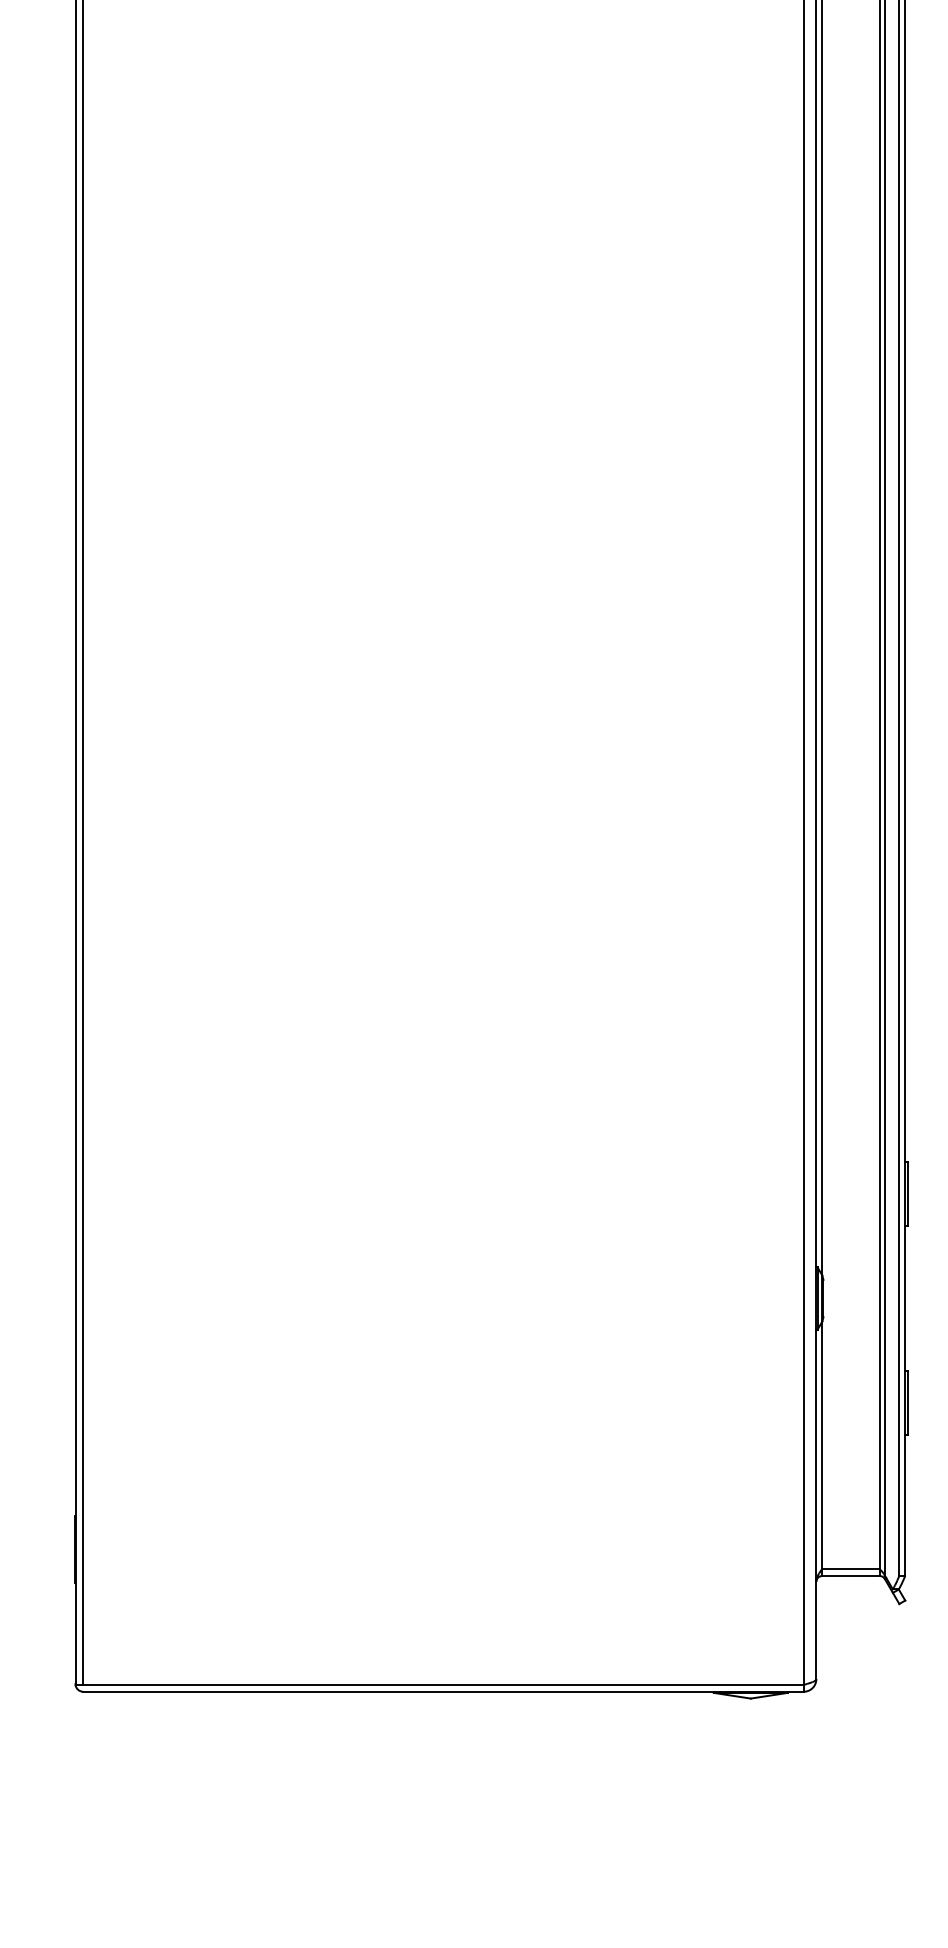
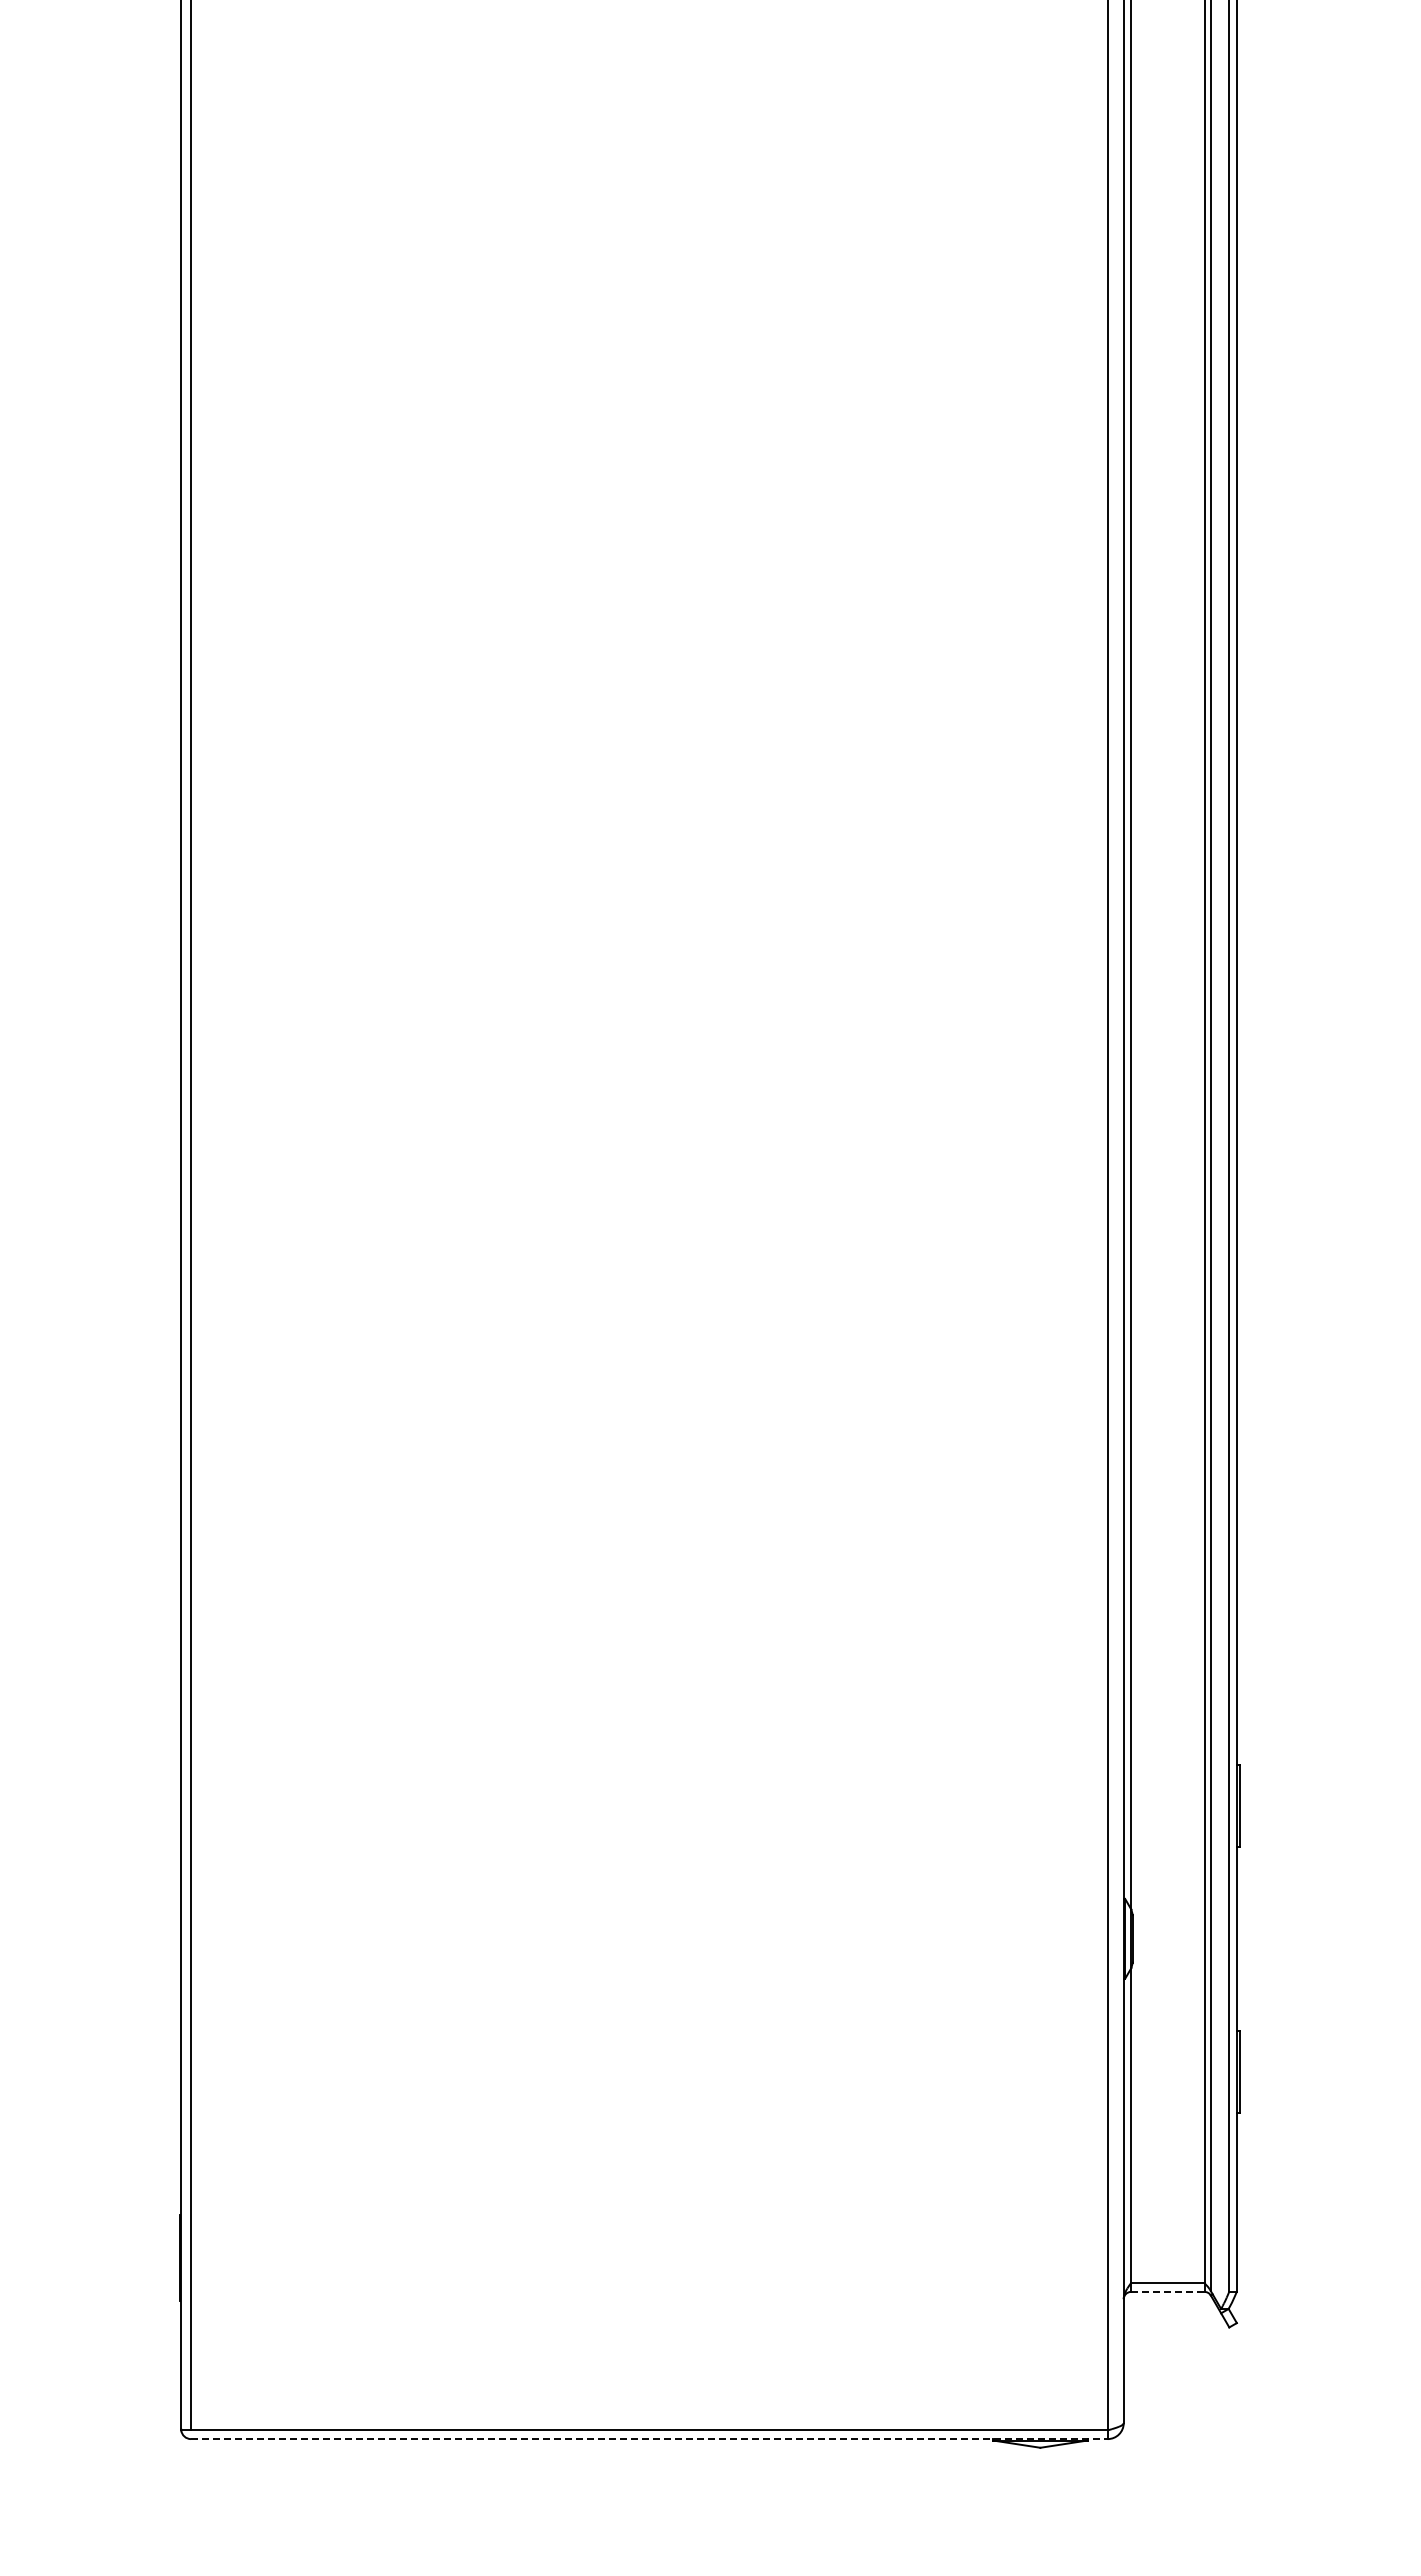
line: (850, 1575) -> (1167, 2291), solid -> dashed
line: (443, 1692) -> (649, 2439), solid -> dashed

